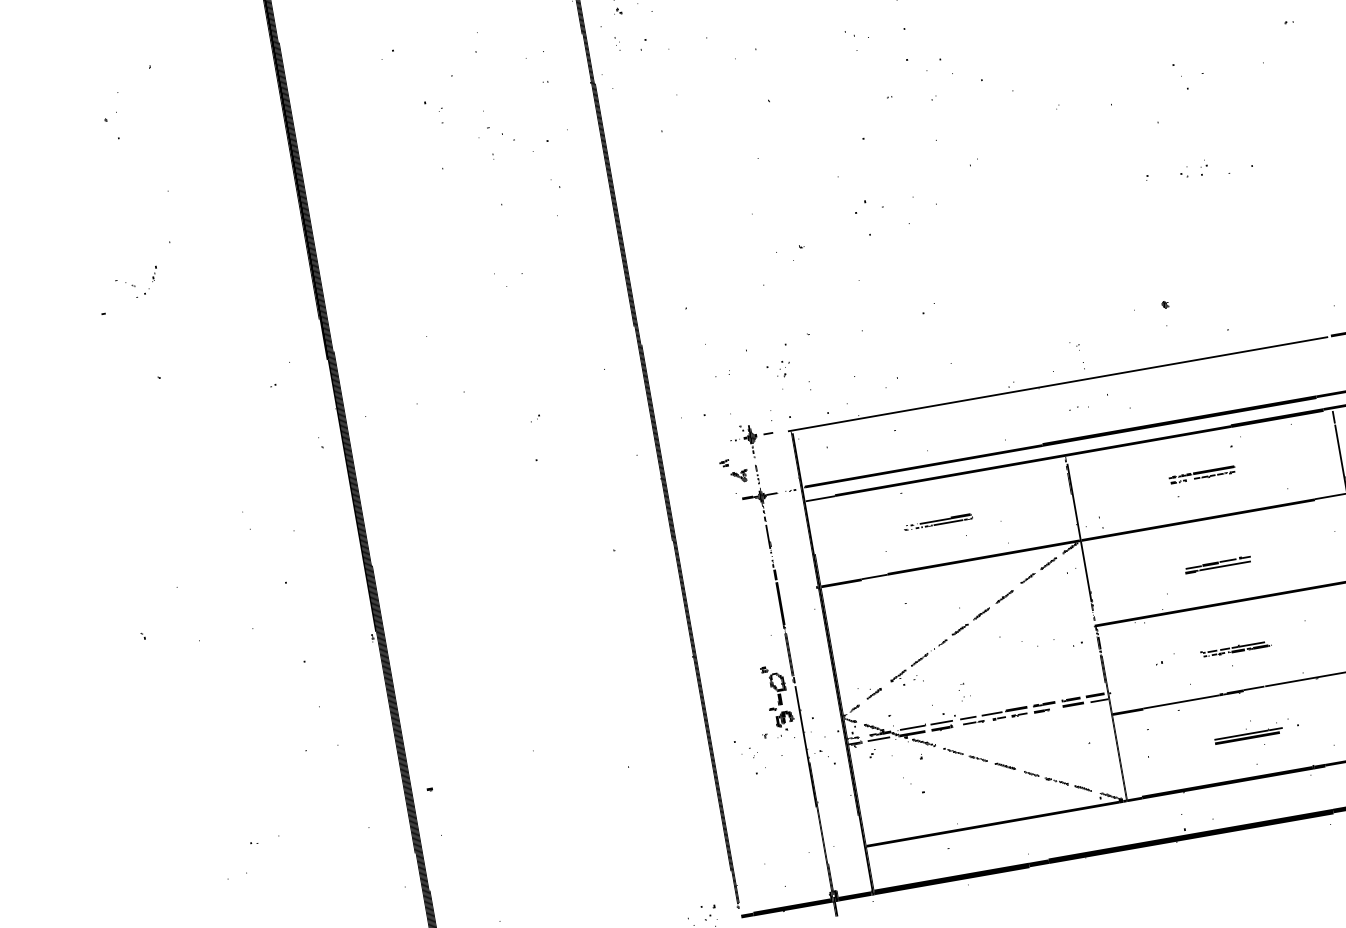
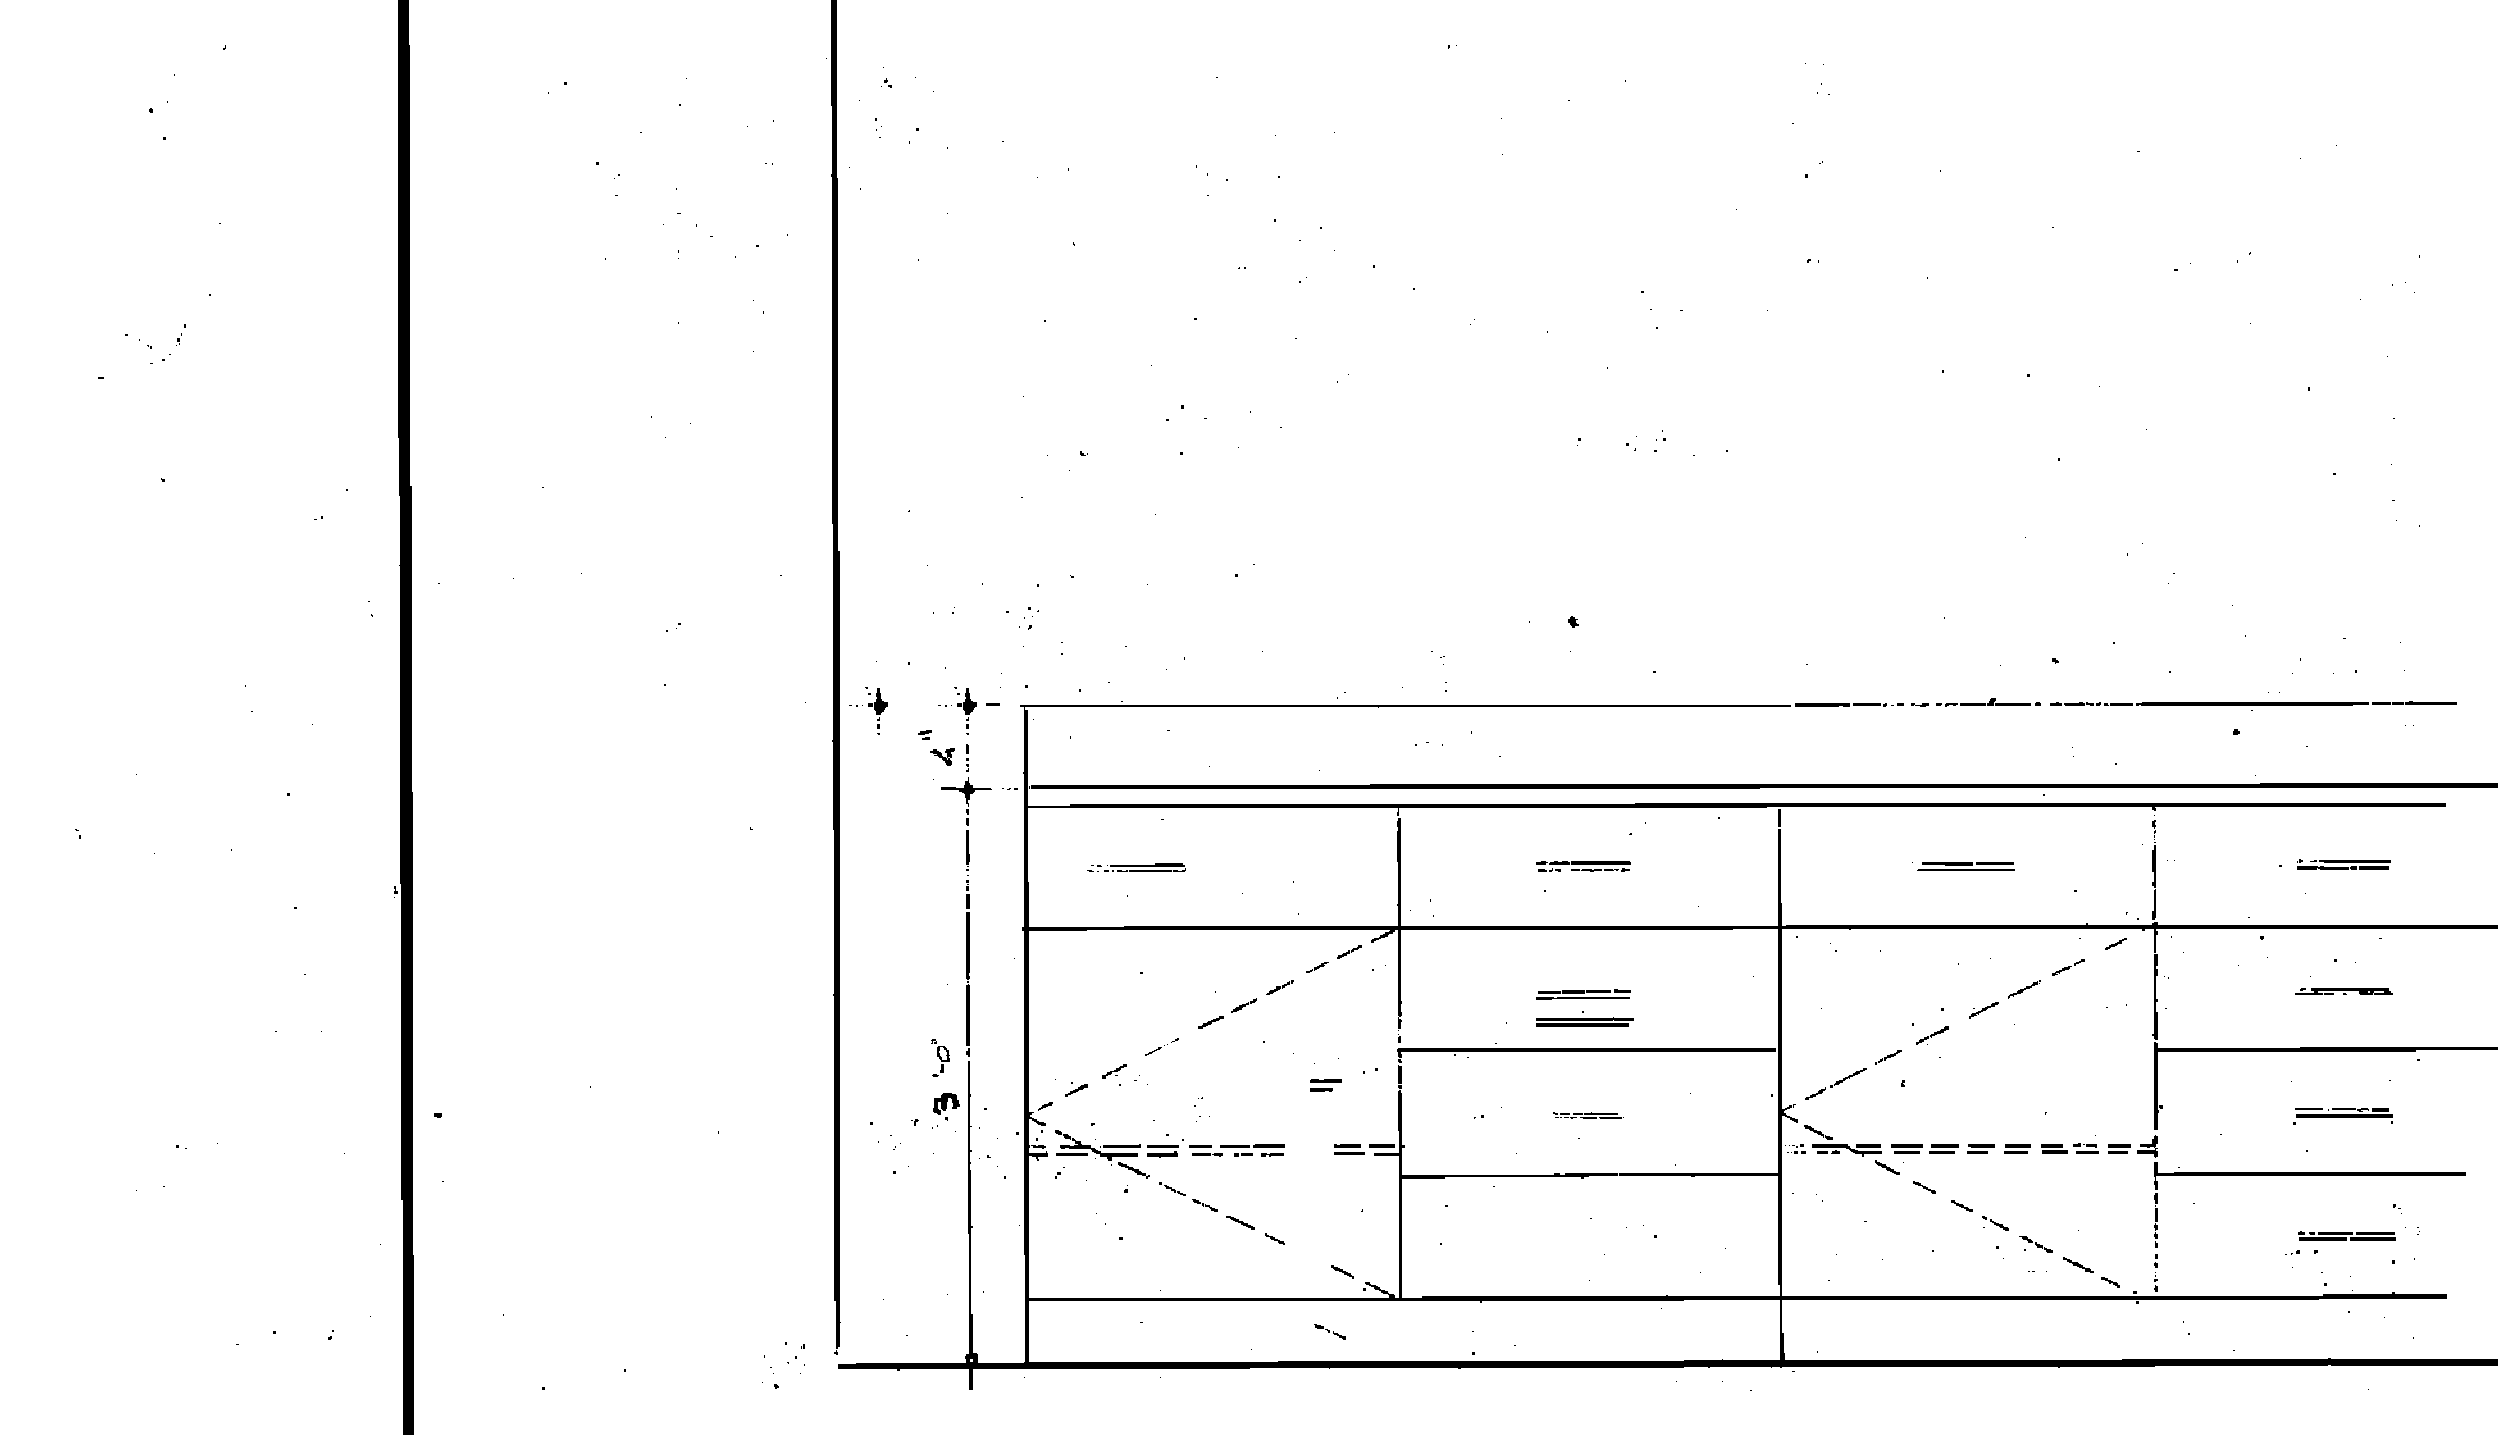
part: (682, 453) -> (868, 710), added
part: (938, 521) -> (1136, 867), moved
part: (1236, 648) -> (1588, 1115), size x0.7
part: (929, 652) -> (1162, 1046), size x0.6
part: (774, 687) -> (939, 1057), size x0.6
part: (1044, 707) -> (1325, 1085), moved
part: (1248, 733) -> (1584, 1018), moved
part: (1056, 781) -> (1329, 1331), moved

